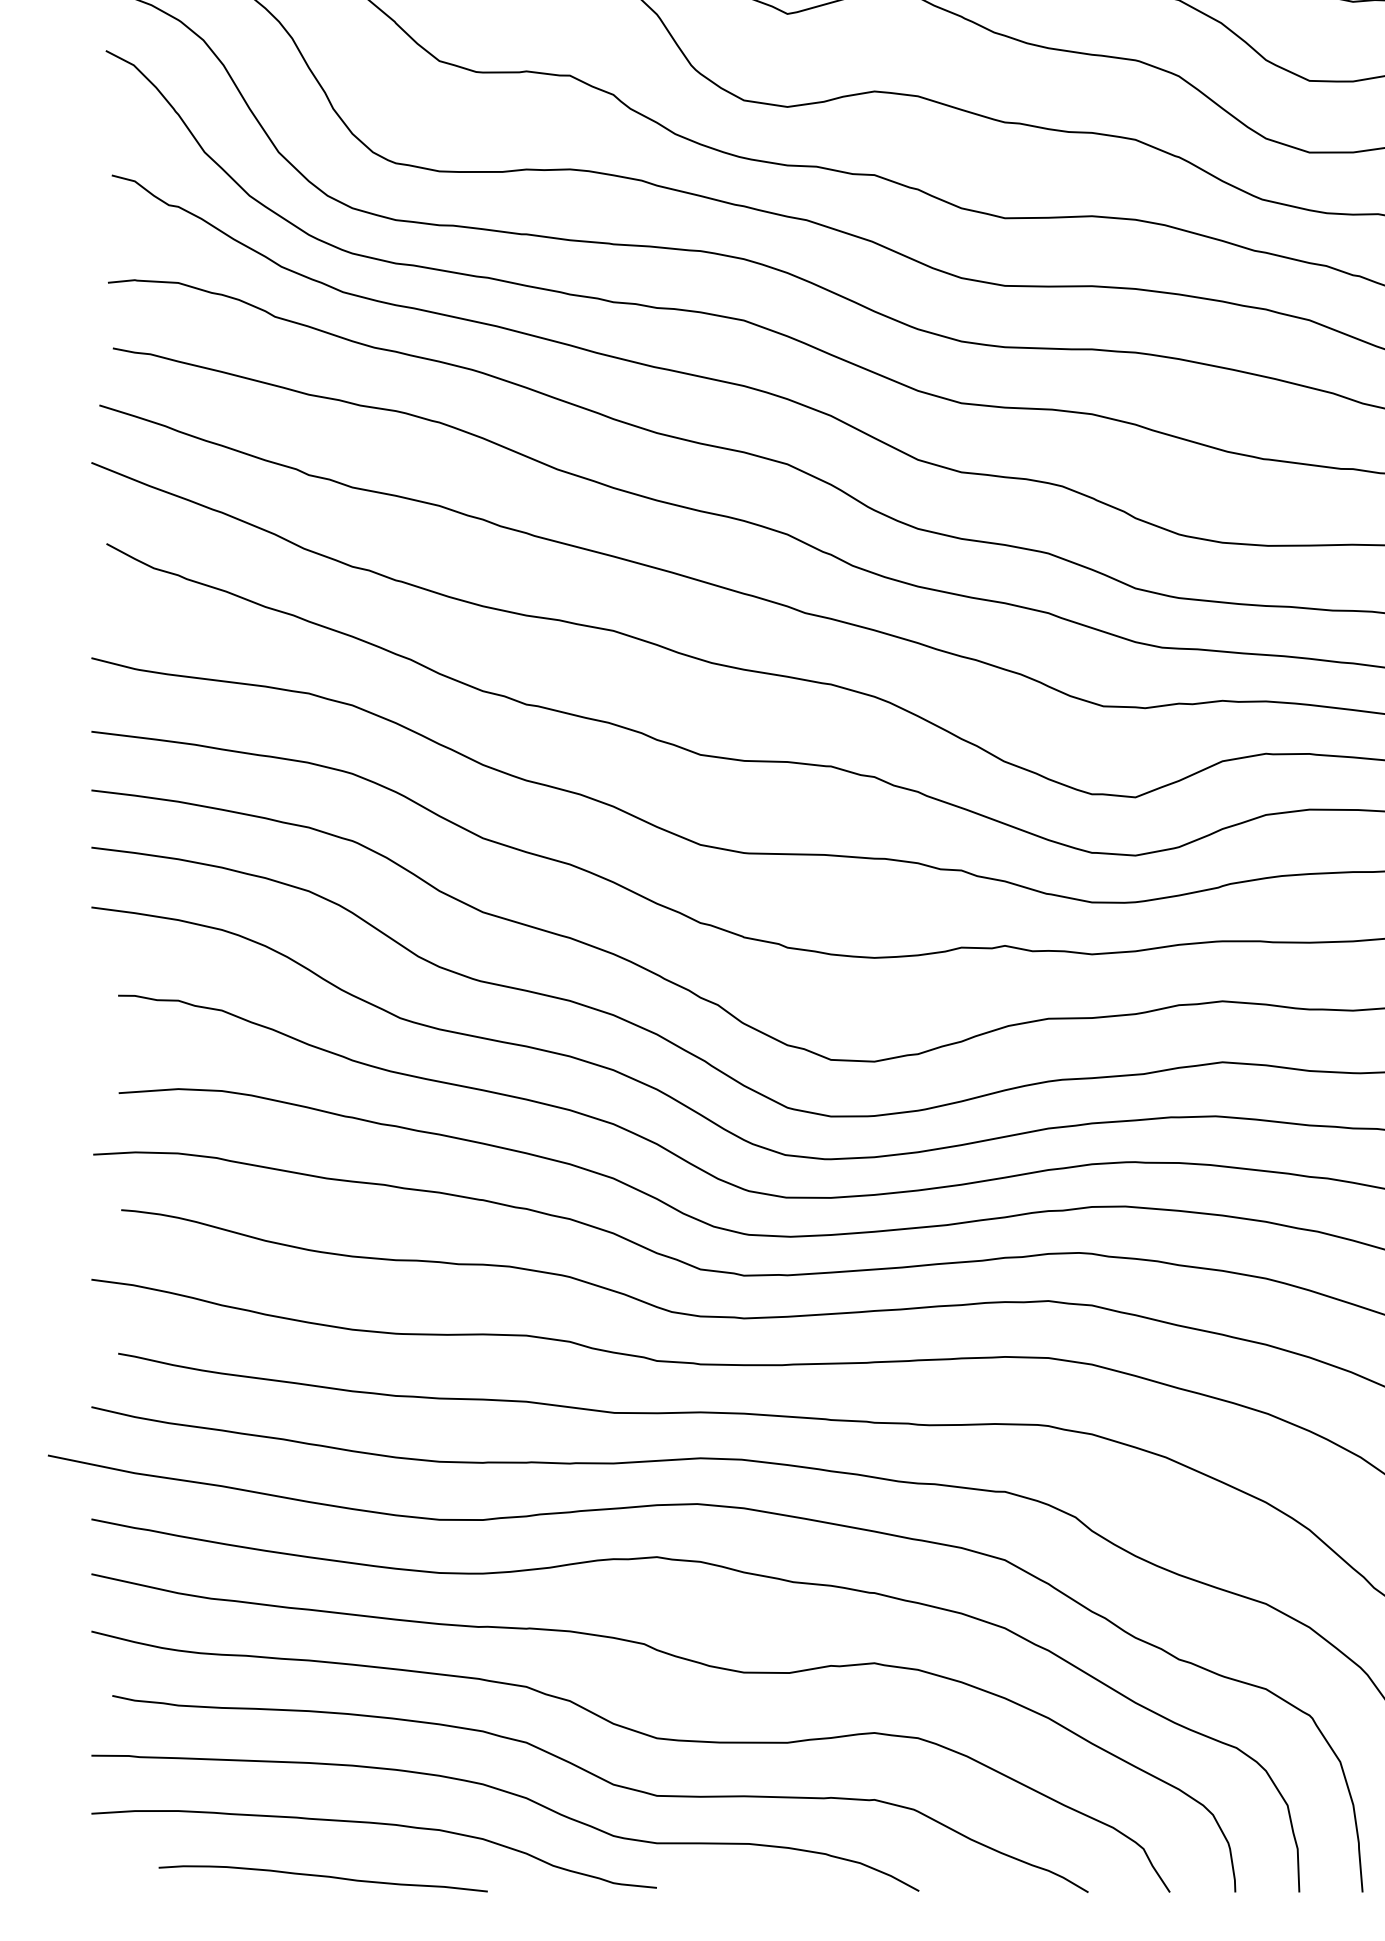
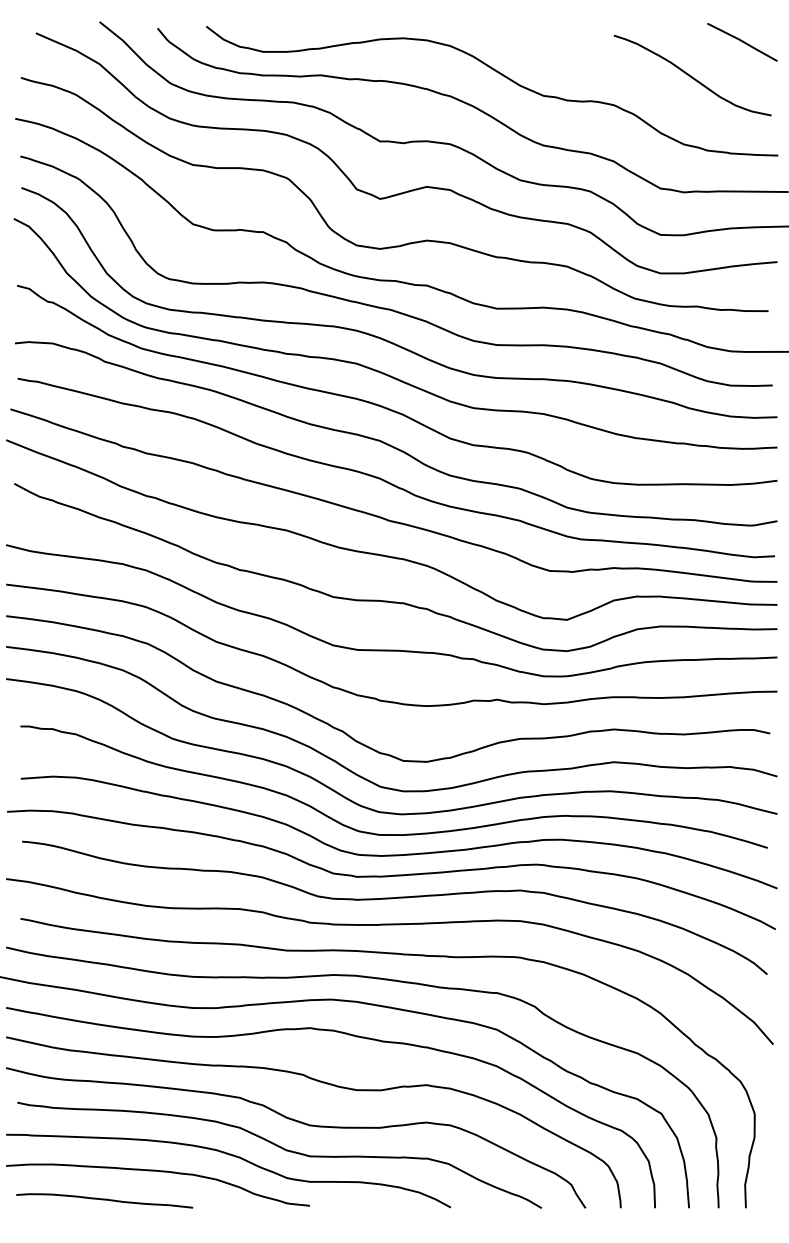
curve: (322, 1878) -> (104, 1200), moved

